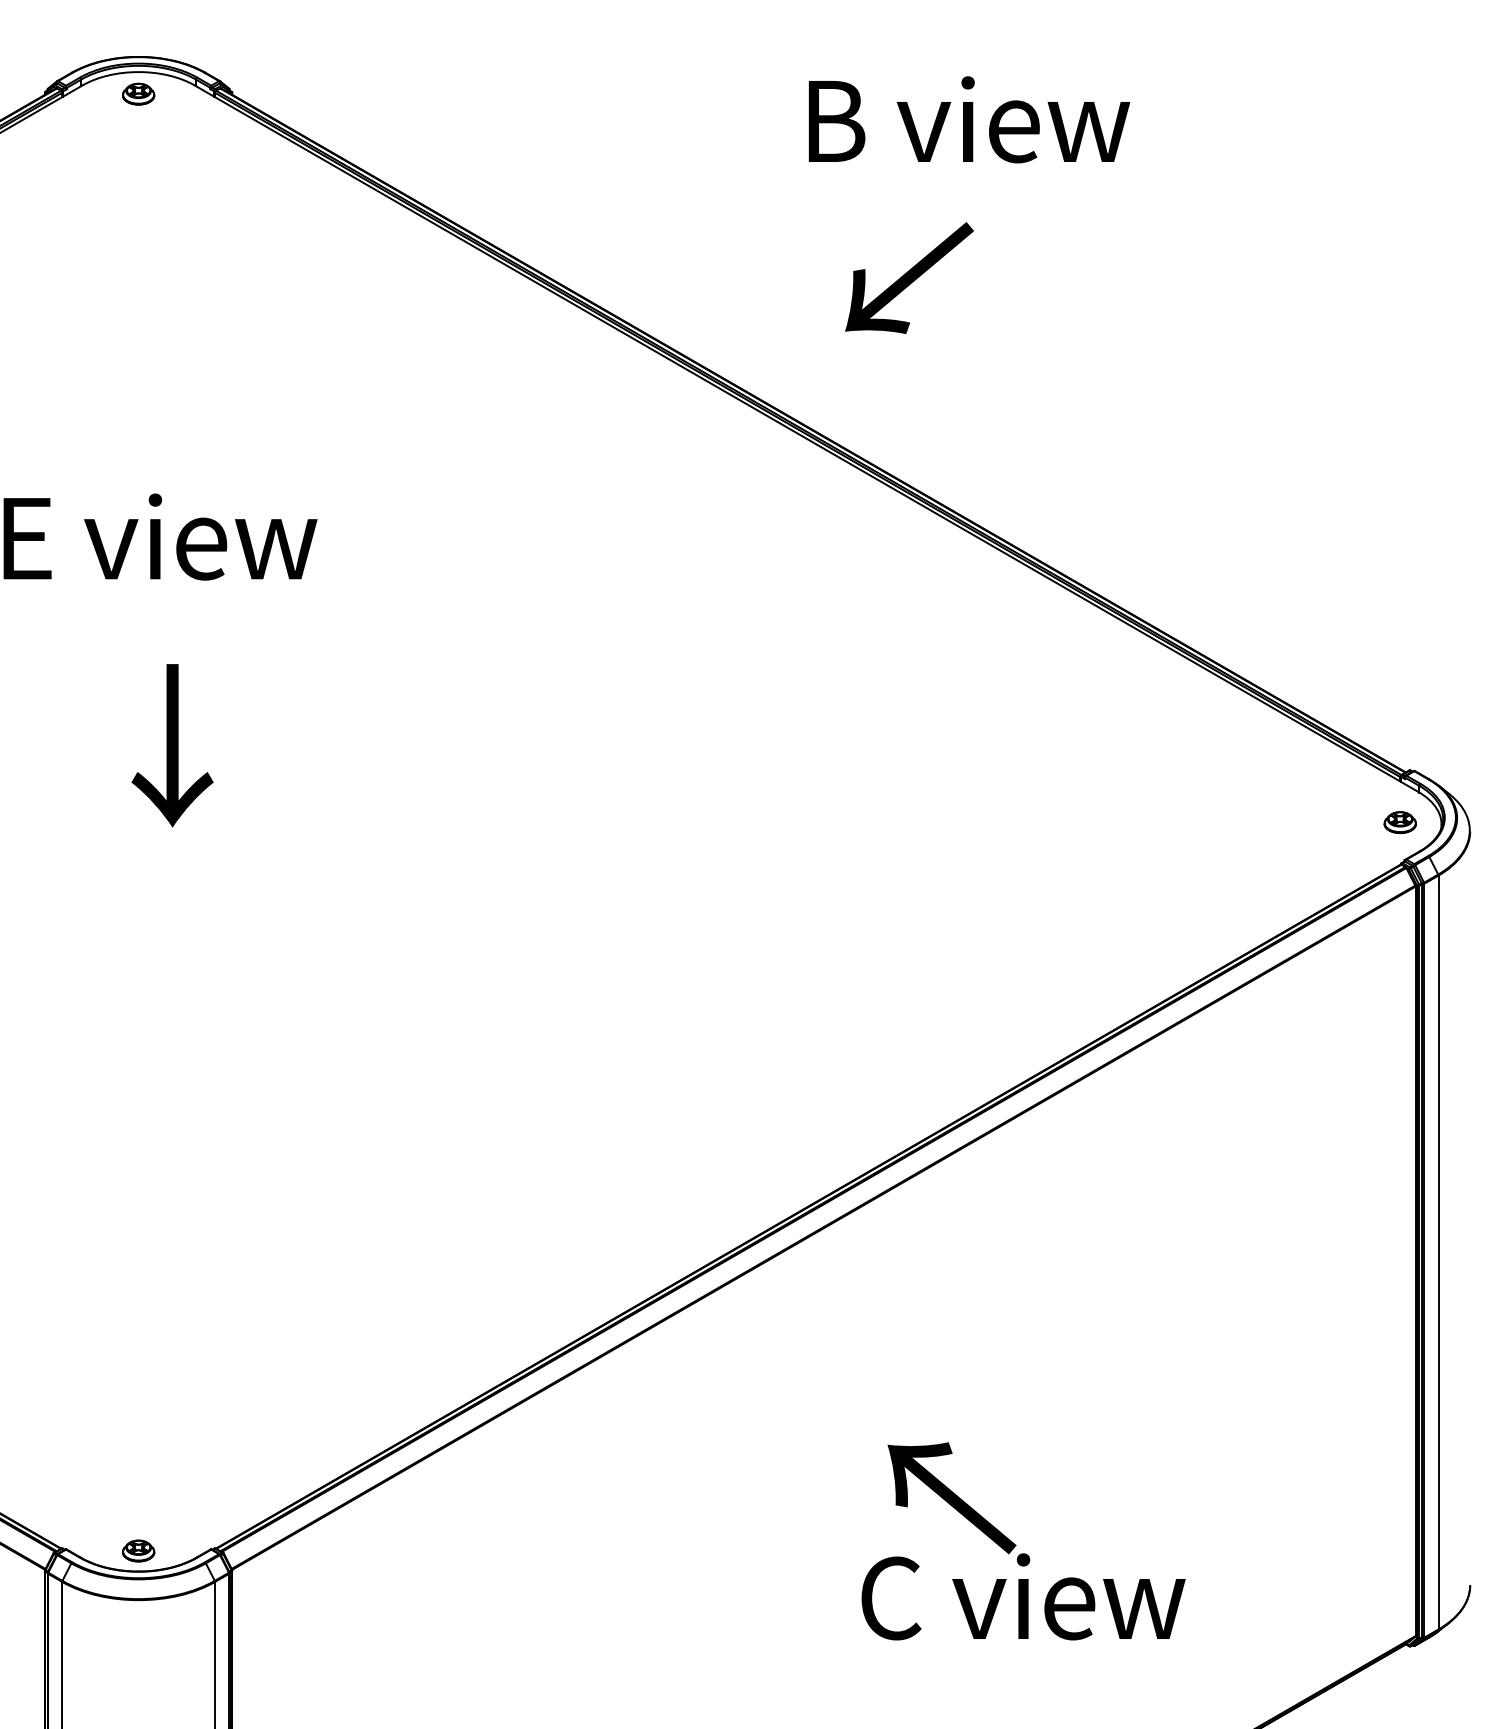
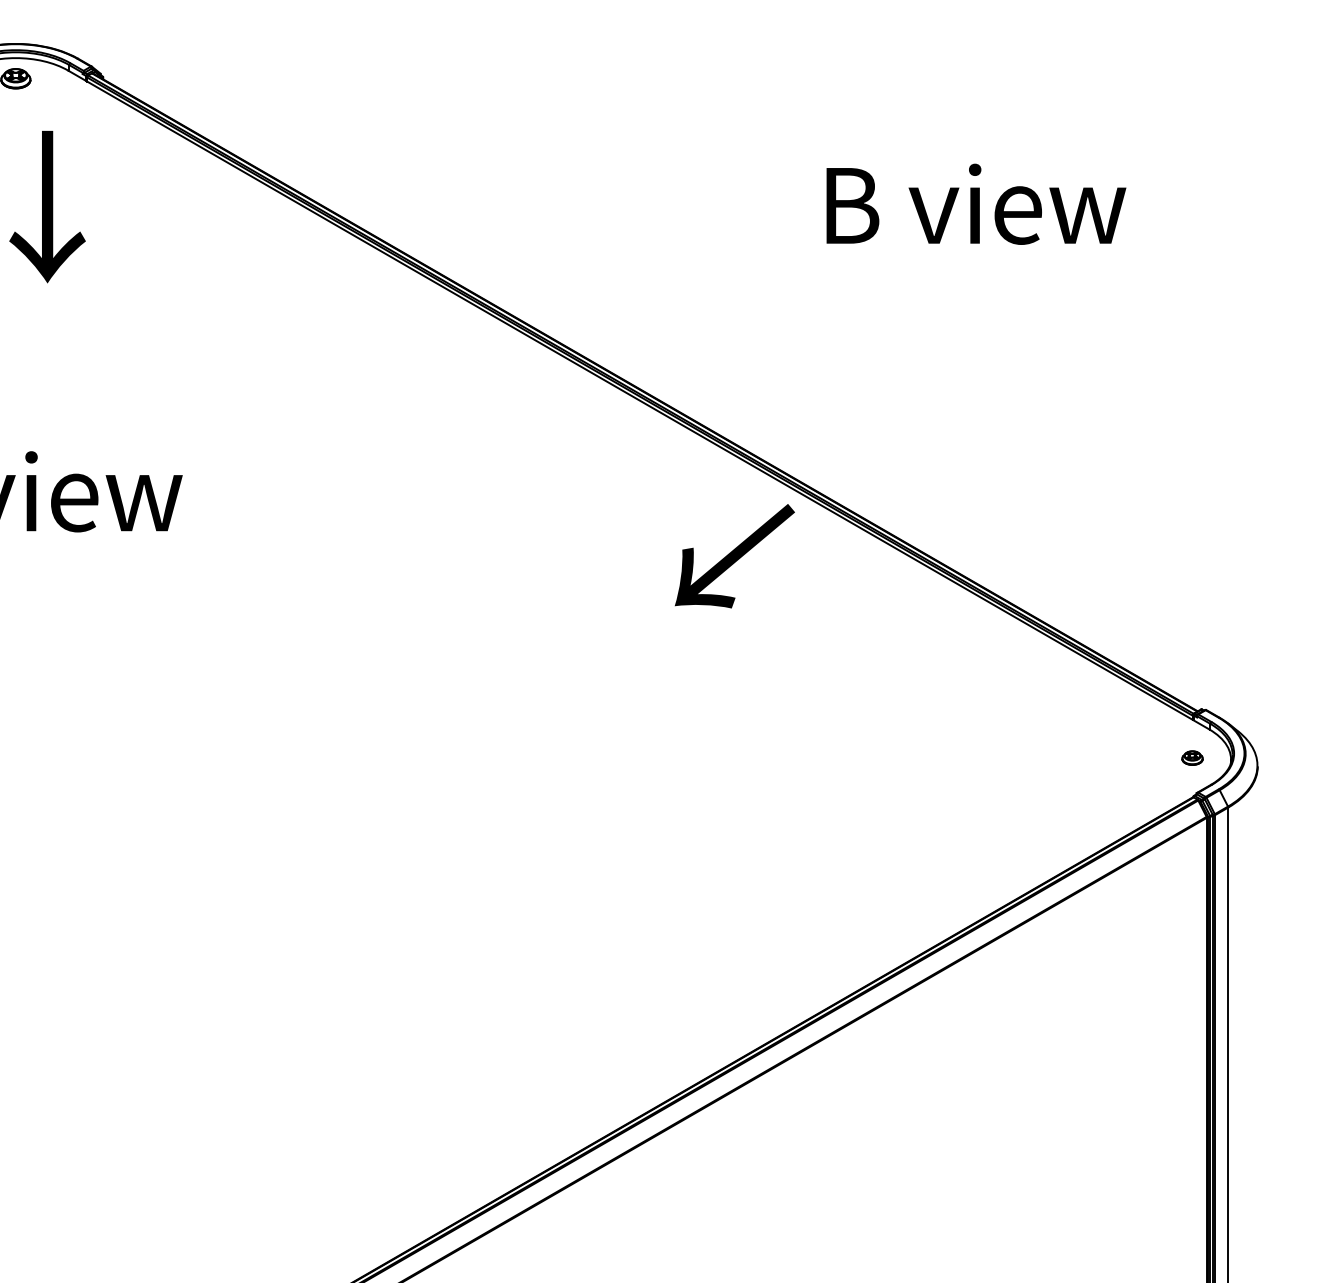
text: (969, 119) -> (976, 204), moved
text: (909, 277) -> (734, 555), moved
text: (172, 745) -> (47, 206), moved
part: (1399, 822) -> (1191, 758), size x0.7

